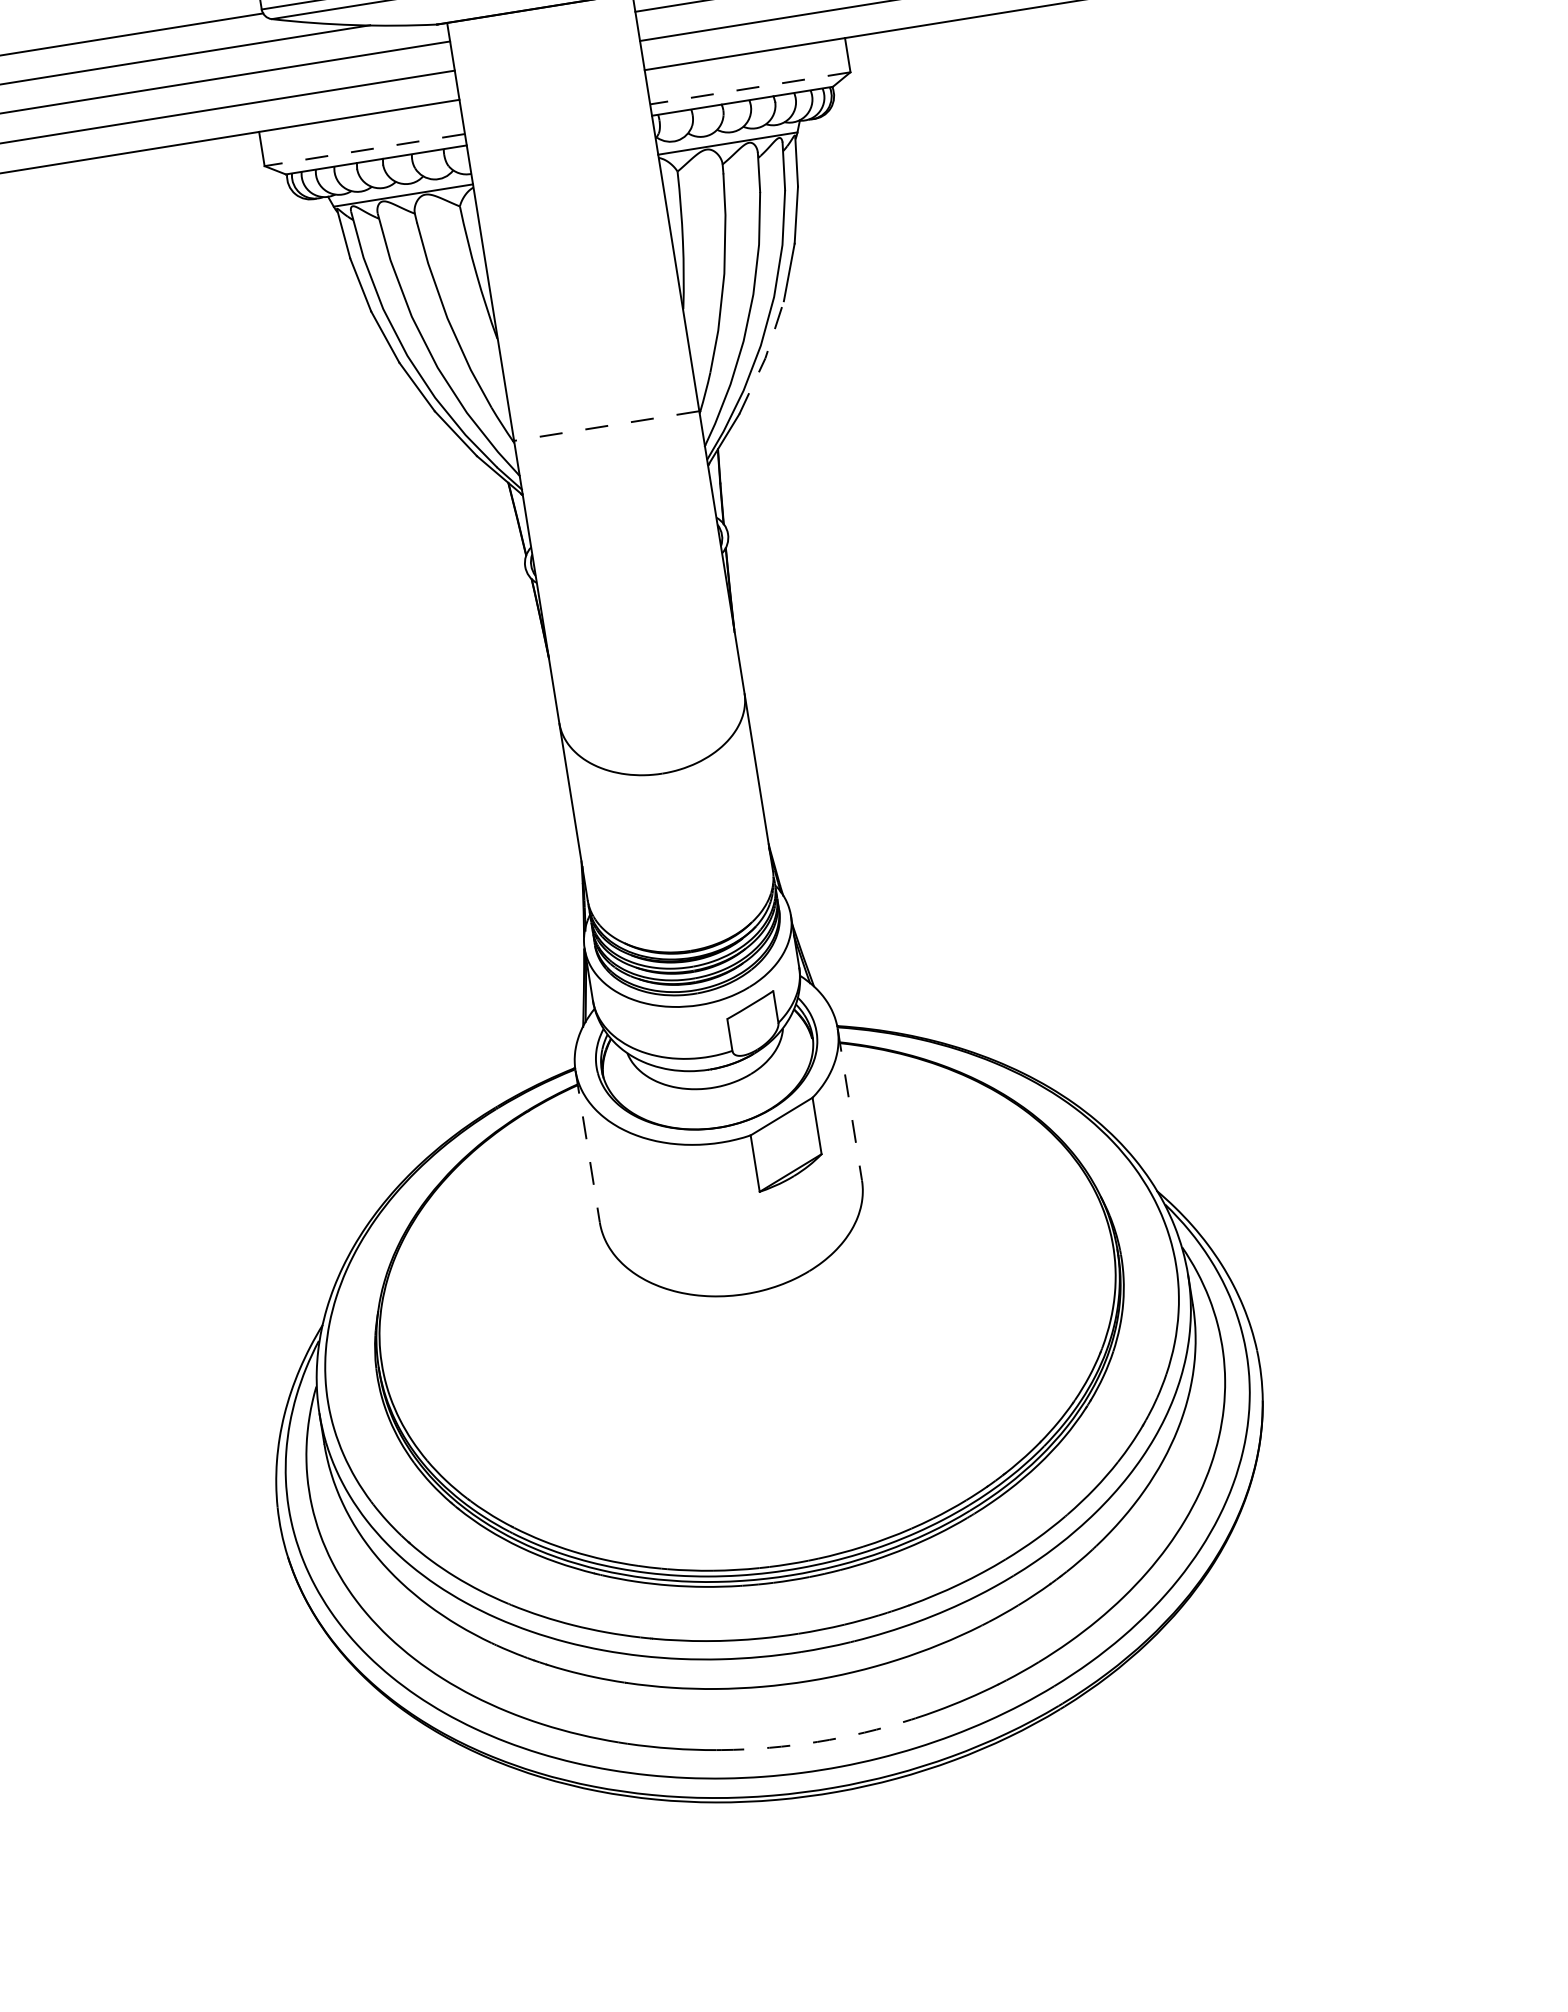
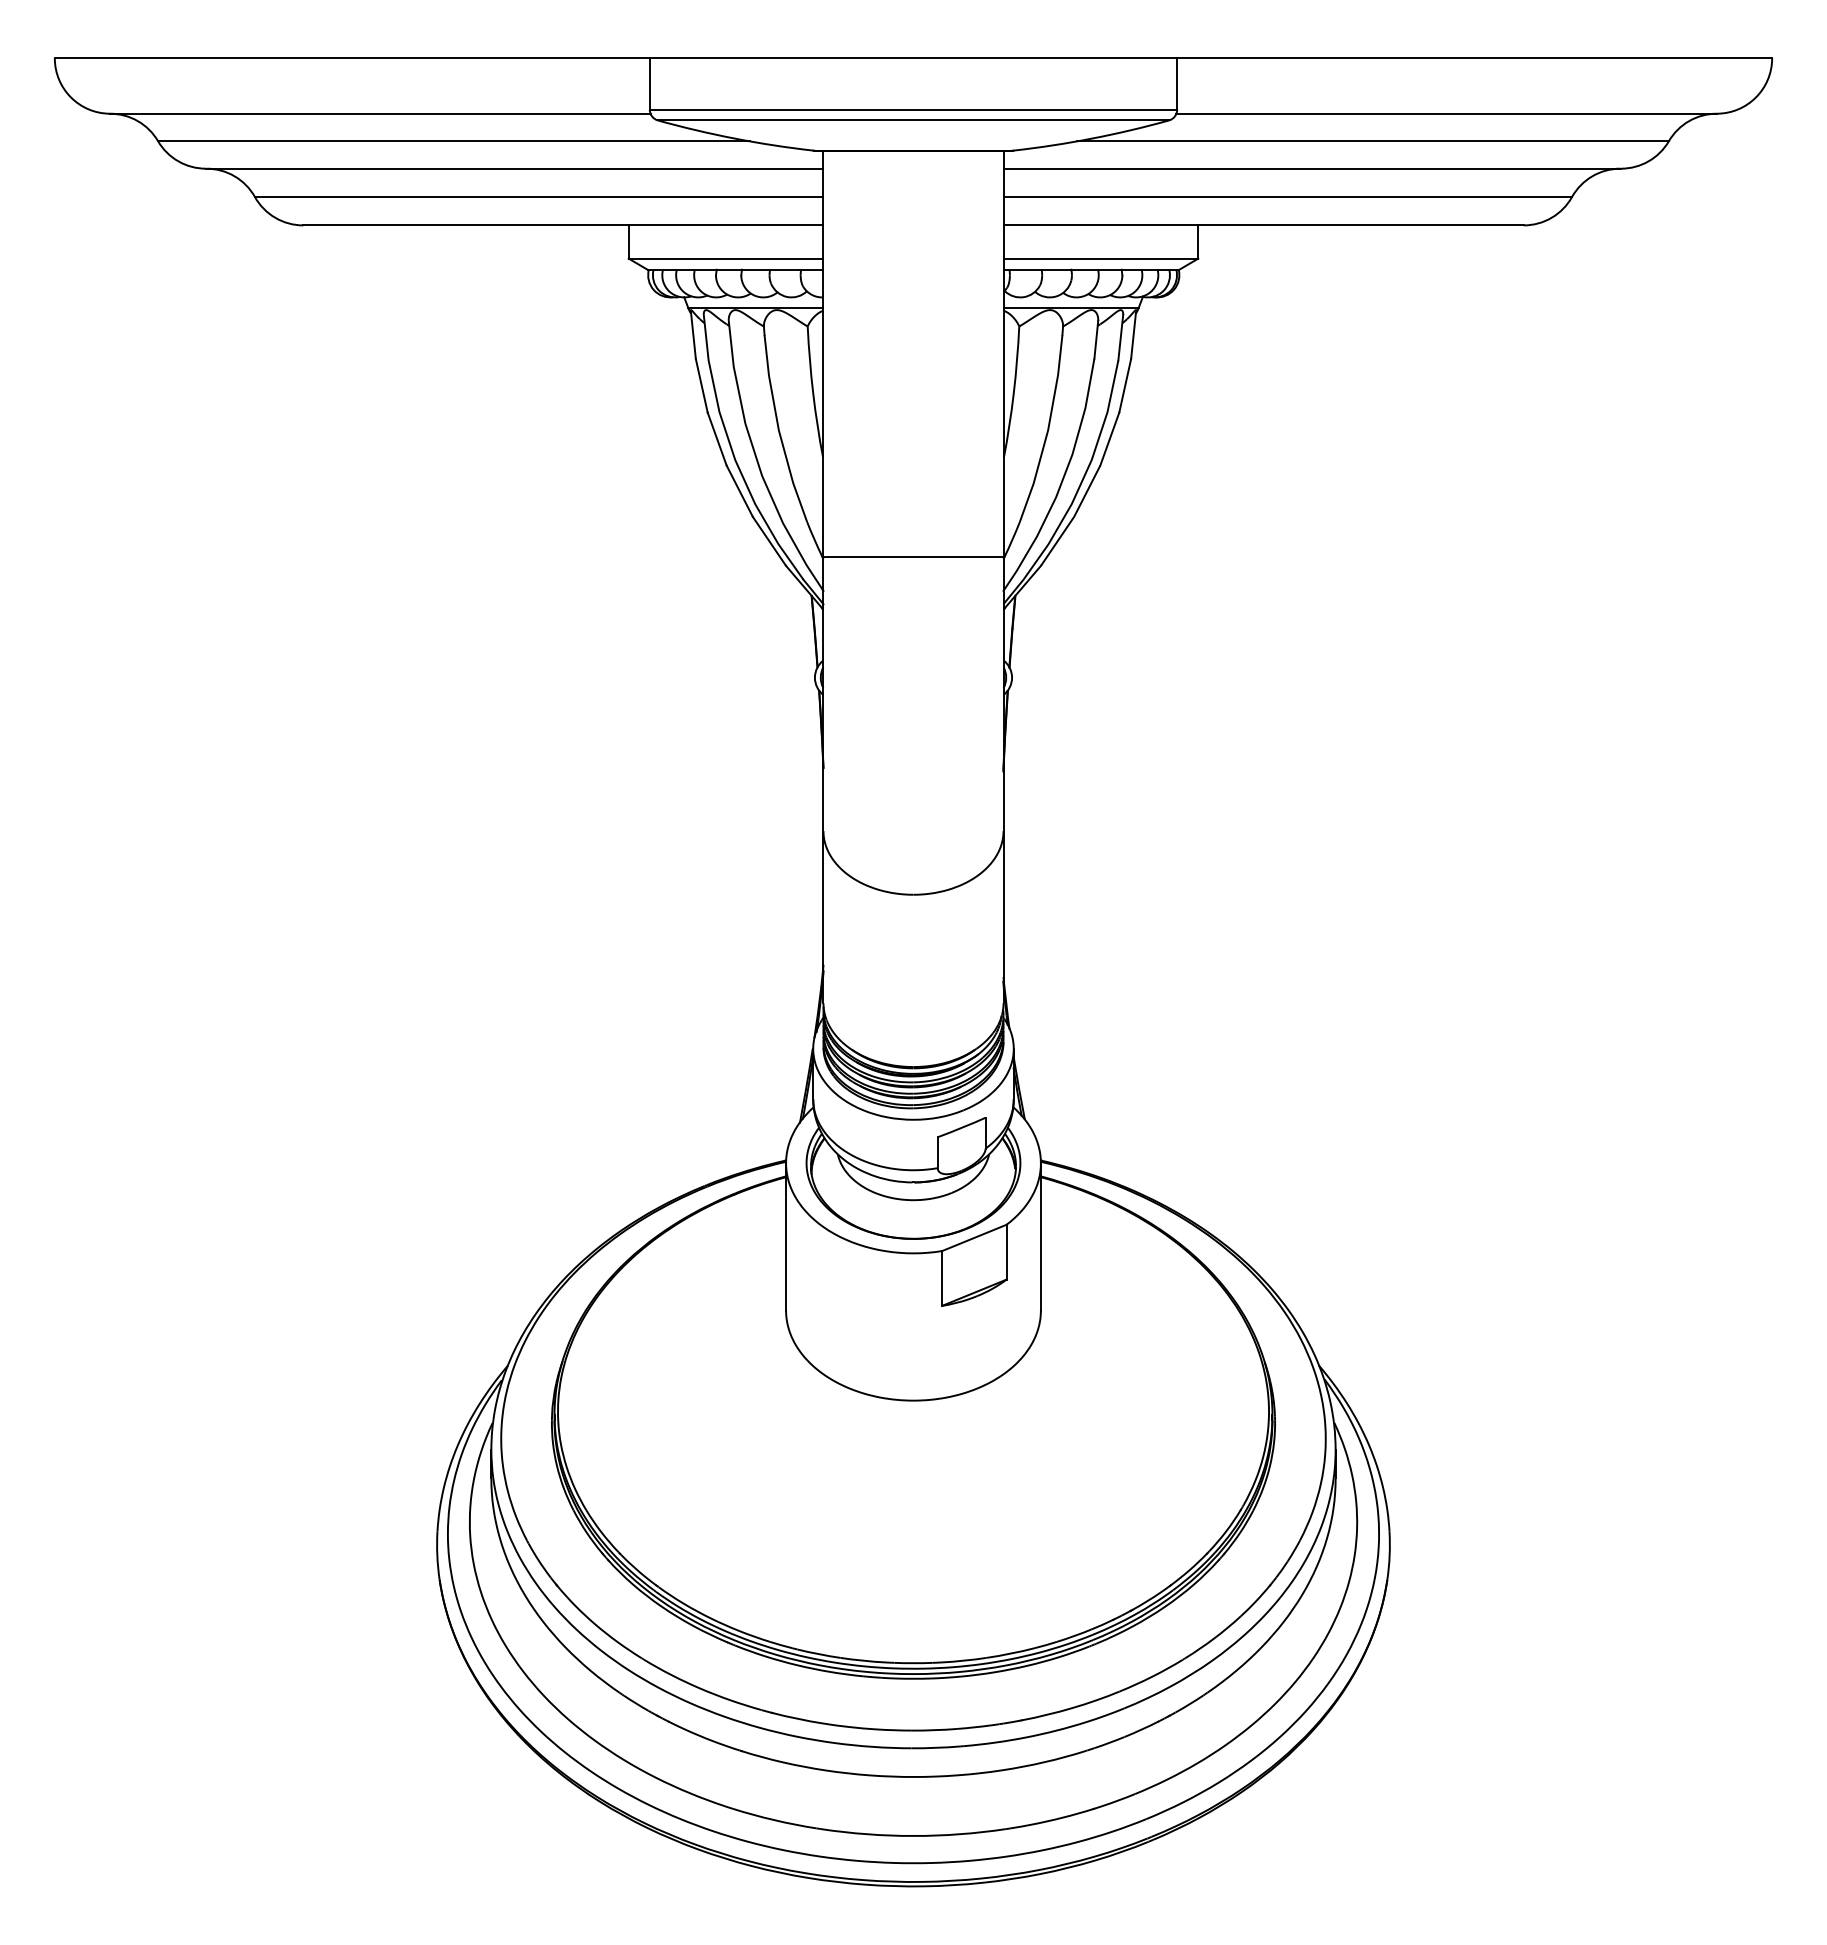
line: (749, 88) -> (1100, 258), dashed -> solid
line: (364, 150) -> (725, 258), dashed -> solid
line: (765, 357) -> (1074, 516), dashed -> solid
line: (606, 425) -> (913, 556), dashed -> solid
line: (849, 1104) -> (1040, 1236), dashed -> solid
line: (588, 1146) -> (786, 1236), dashed -> solid
arc: (817, 1741) -> (913, 1835), dashed -> solid

